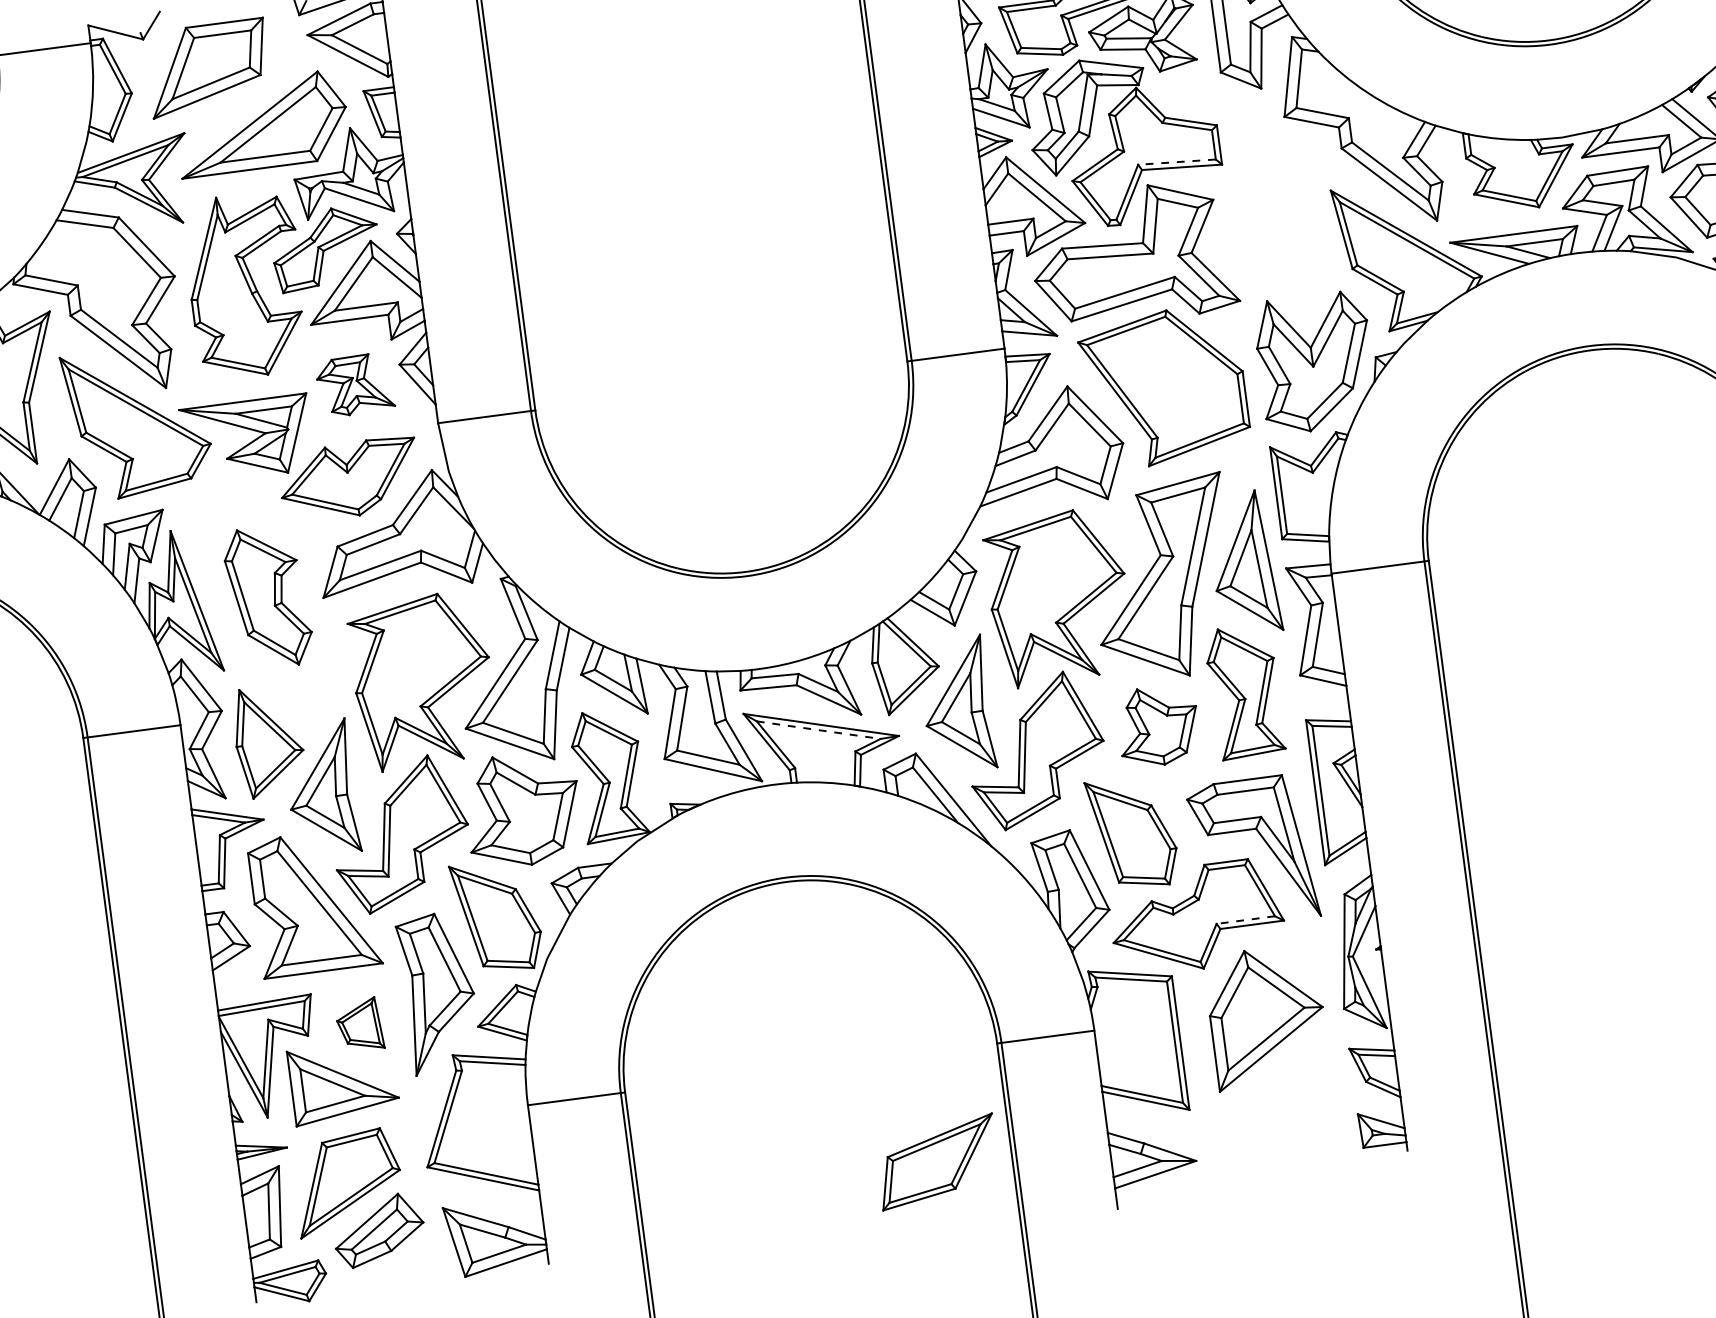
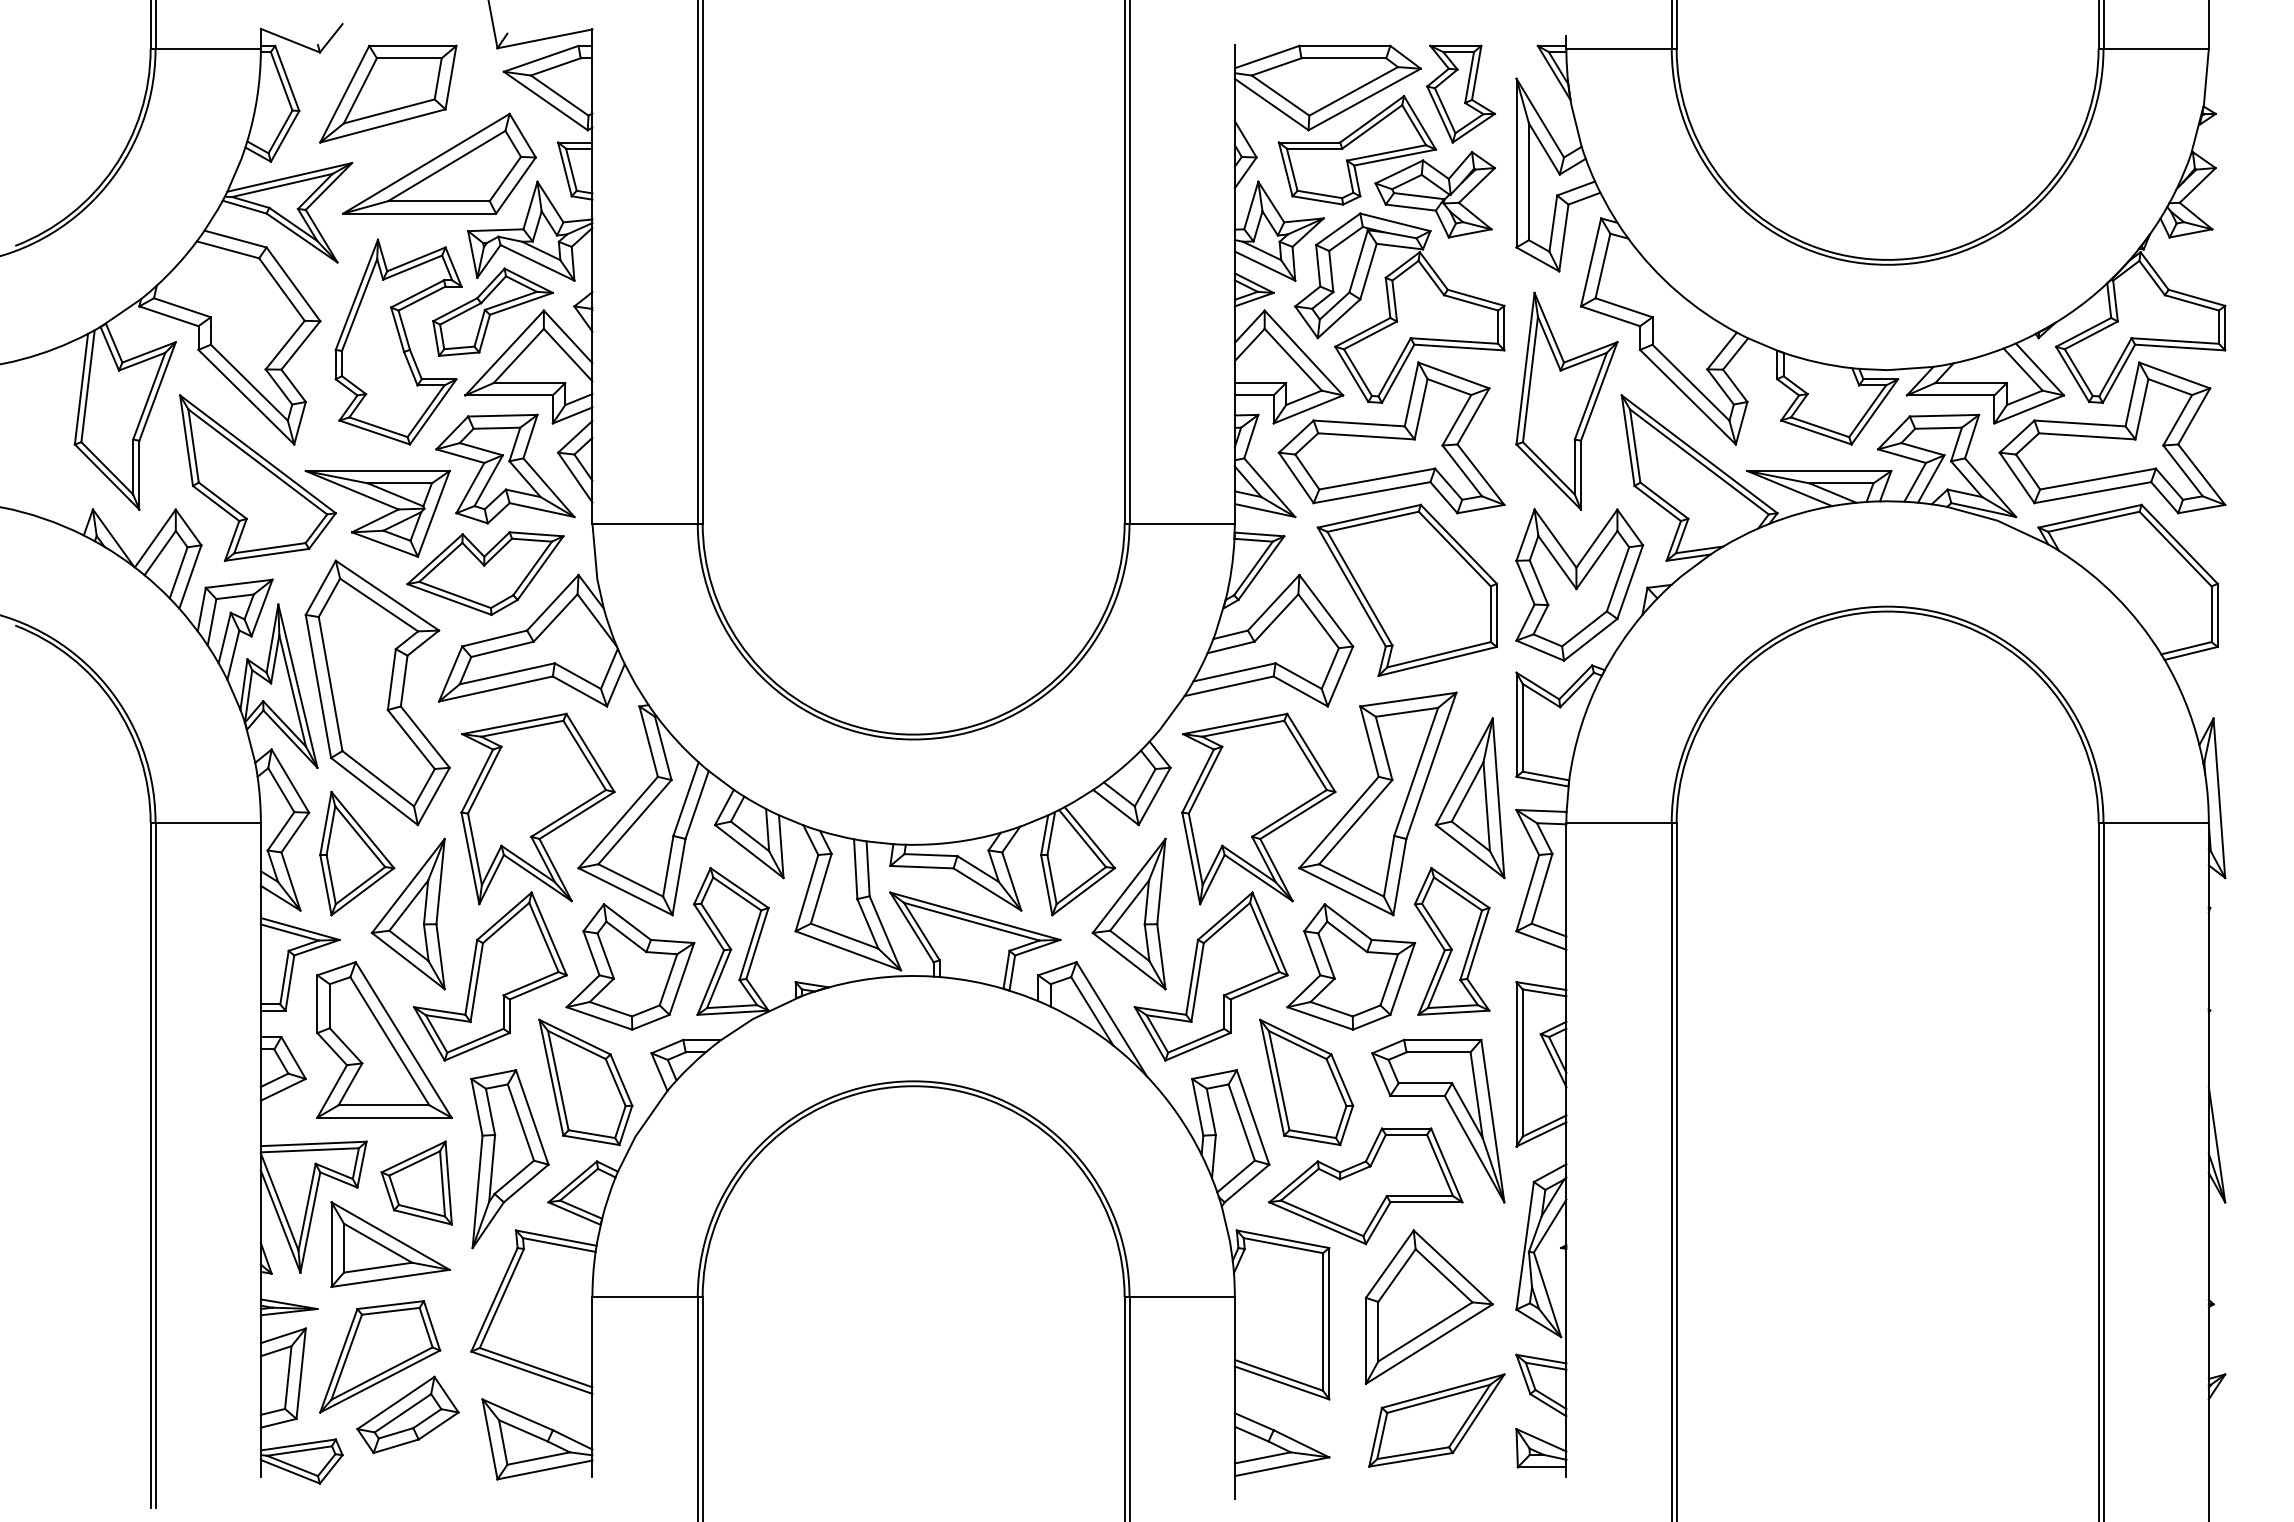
line: (1177, 162) -> (1454, 341), dashed -> solid
part: (1282, 201) -> (1566, 400), added
part: (355, 384) -> (505, 468), size x1.67
part: (268, 597) -> (377, 692), size x1.67
part: (1157, 725) -> (1350, 966), size x1.43
line: (819, 729) -> (972, 921), dashed -> solid
line: (1245, 920) -> (1419, 1196), dashed -> solid
part: (359, 1024) -> (416, 1182), size x1.43
part: (937, 1161) -> (1436, 1420), moved

